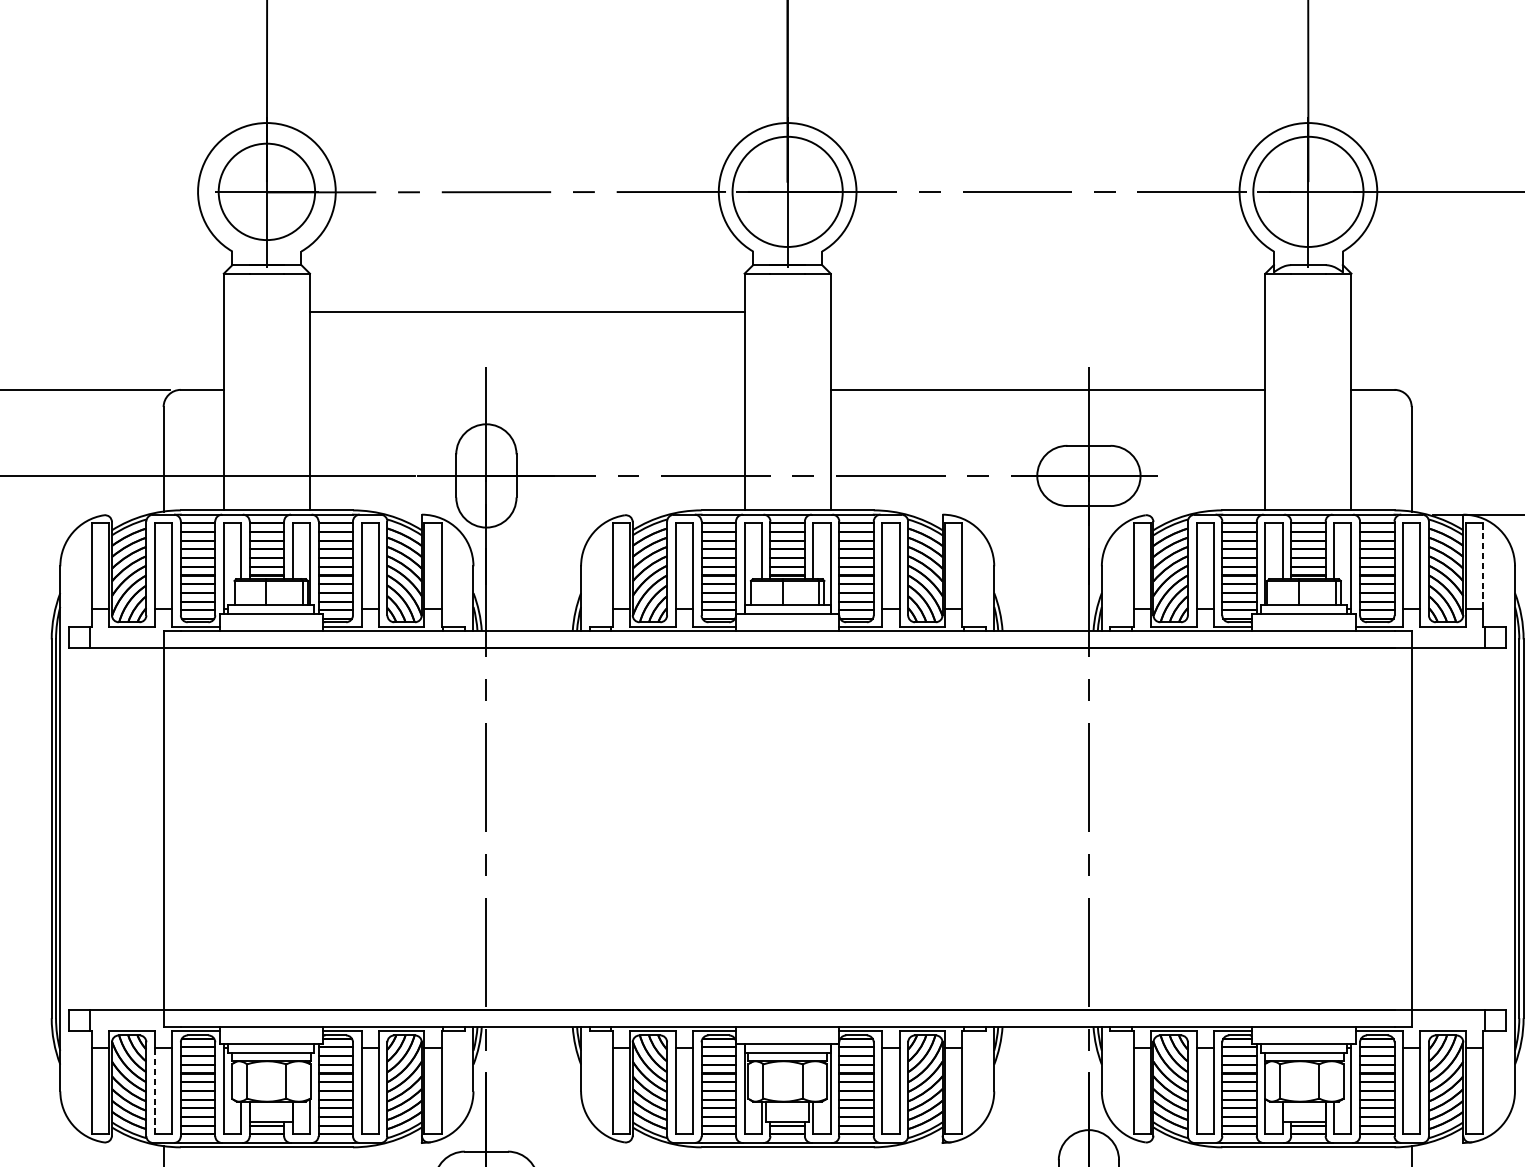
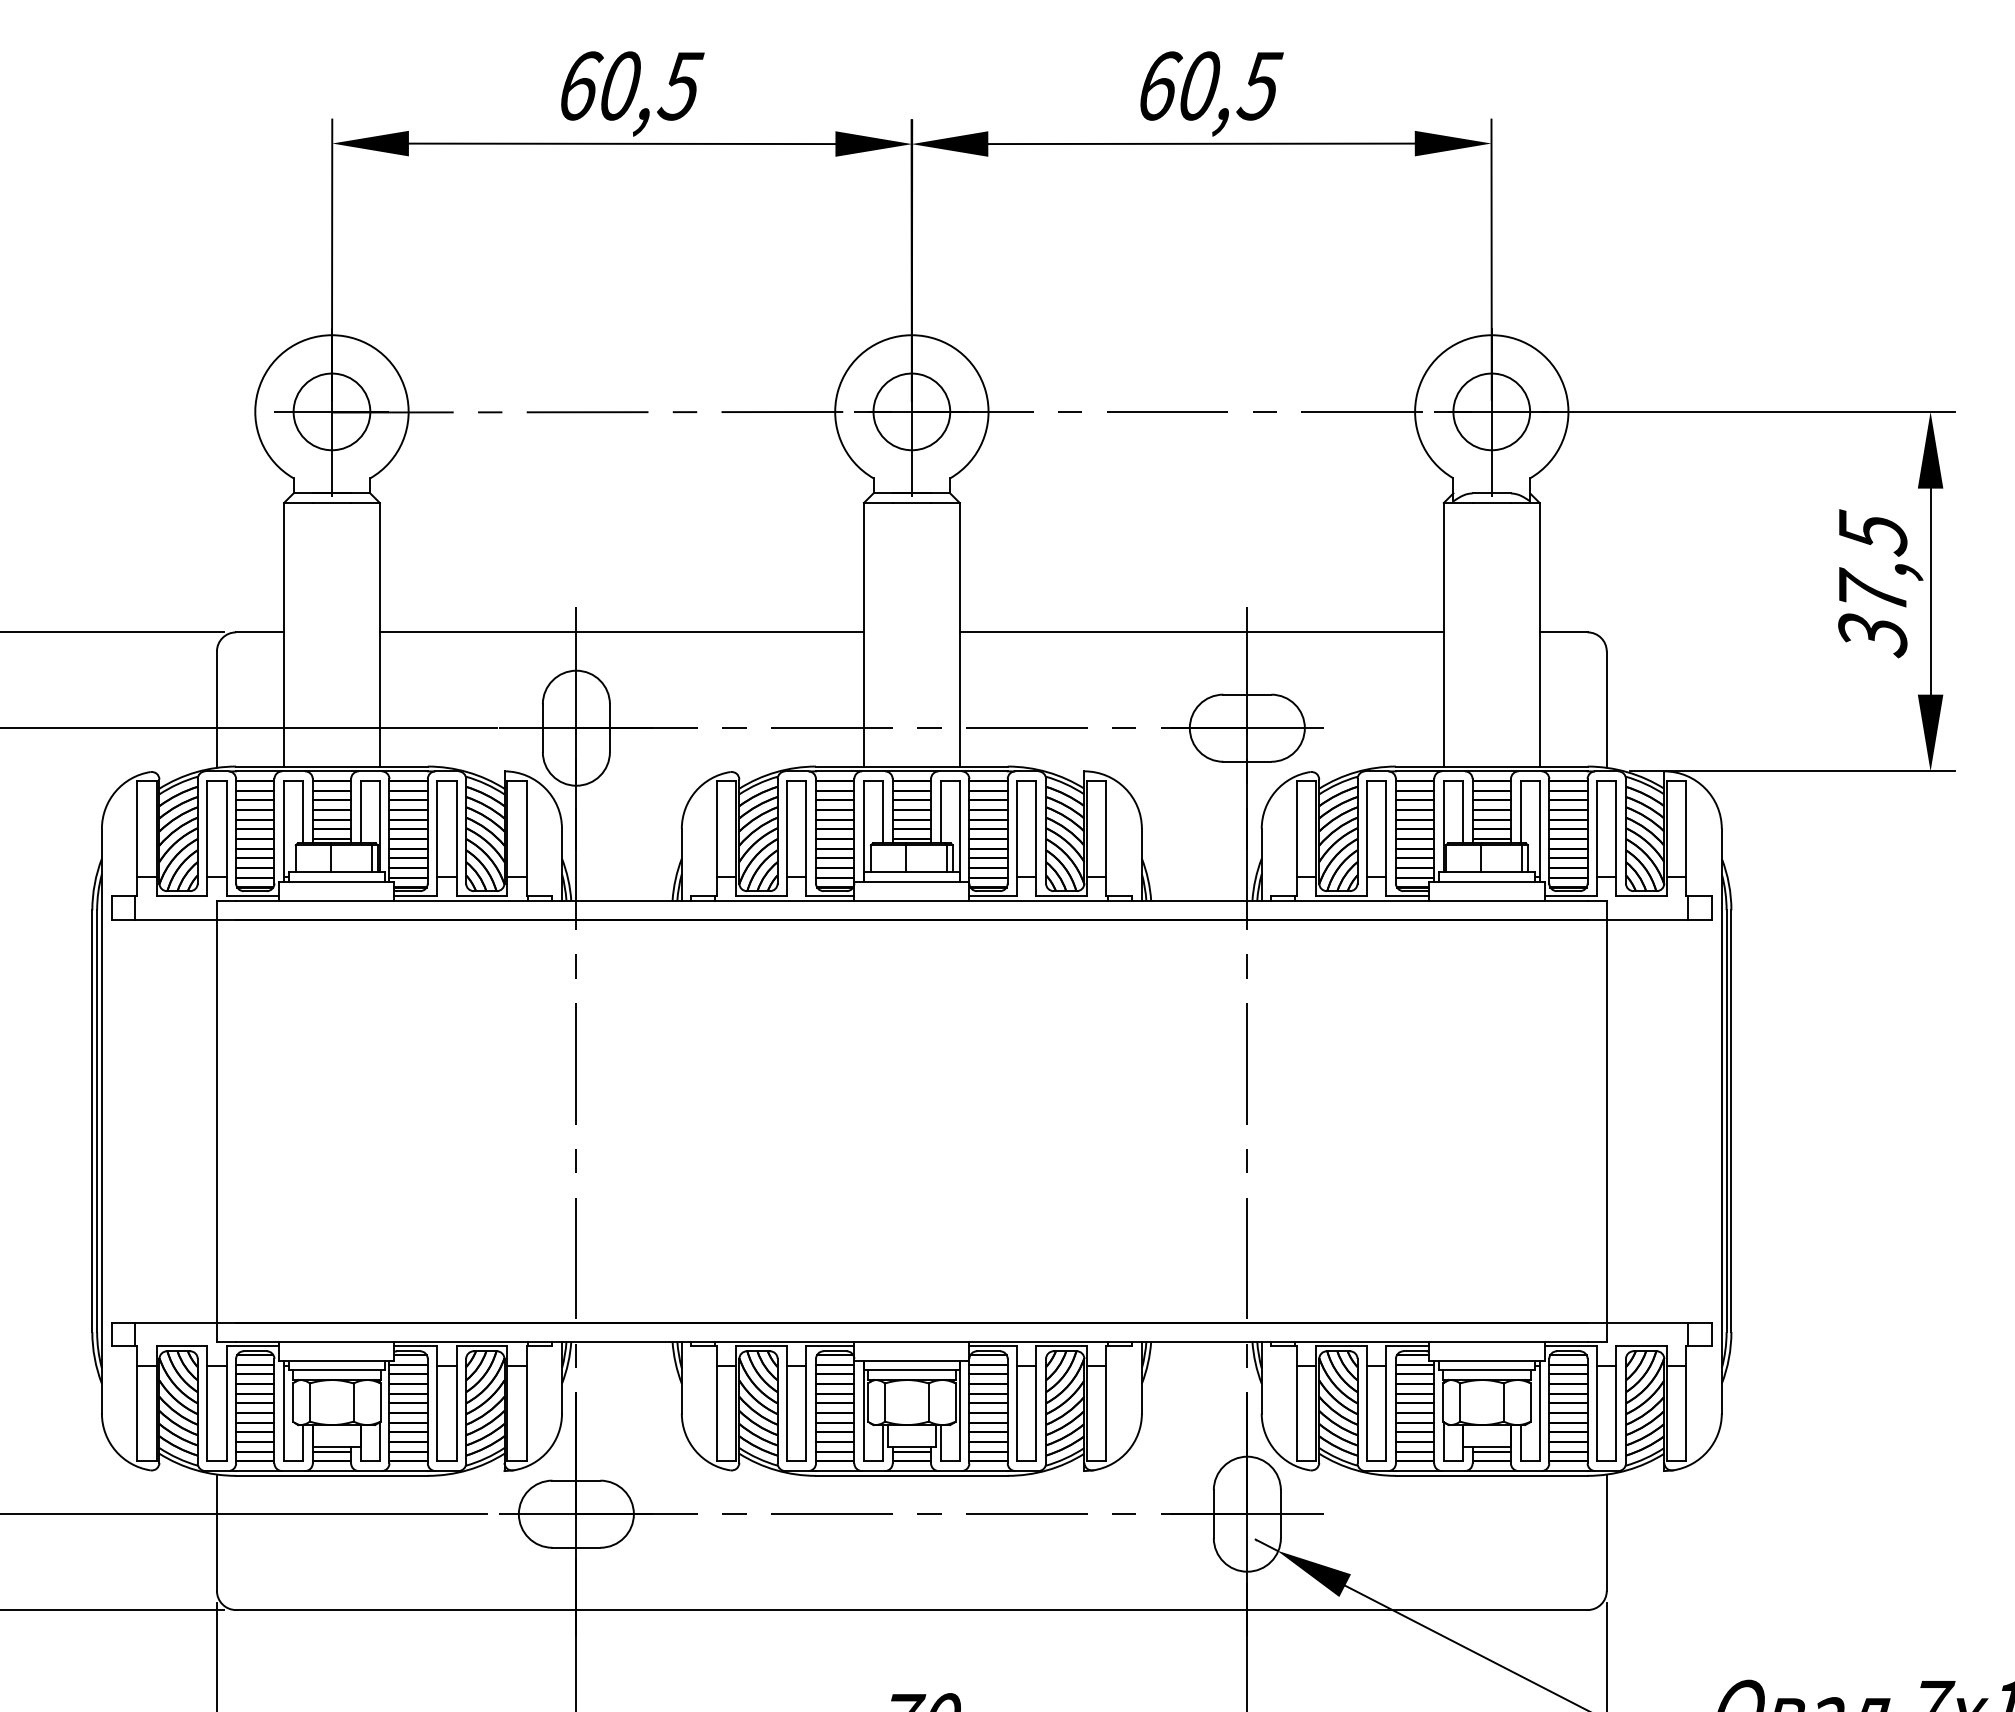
circle: (266, 191) -> (331, 411), size x0.71
circle: (787, 191) -> (911, 411), size x0.62
circle: (1308, 191) -> (1491, 411), size x0.62
line: (526, 311) -> (621, 632), moved
line: (1483, 565) -> (1686, 828), dashed -> solid
line: (155, 1091) -> (207, 1413), dashed -> solid

